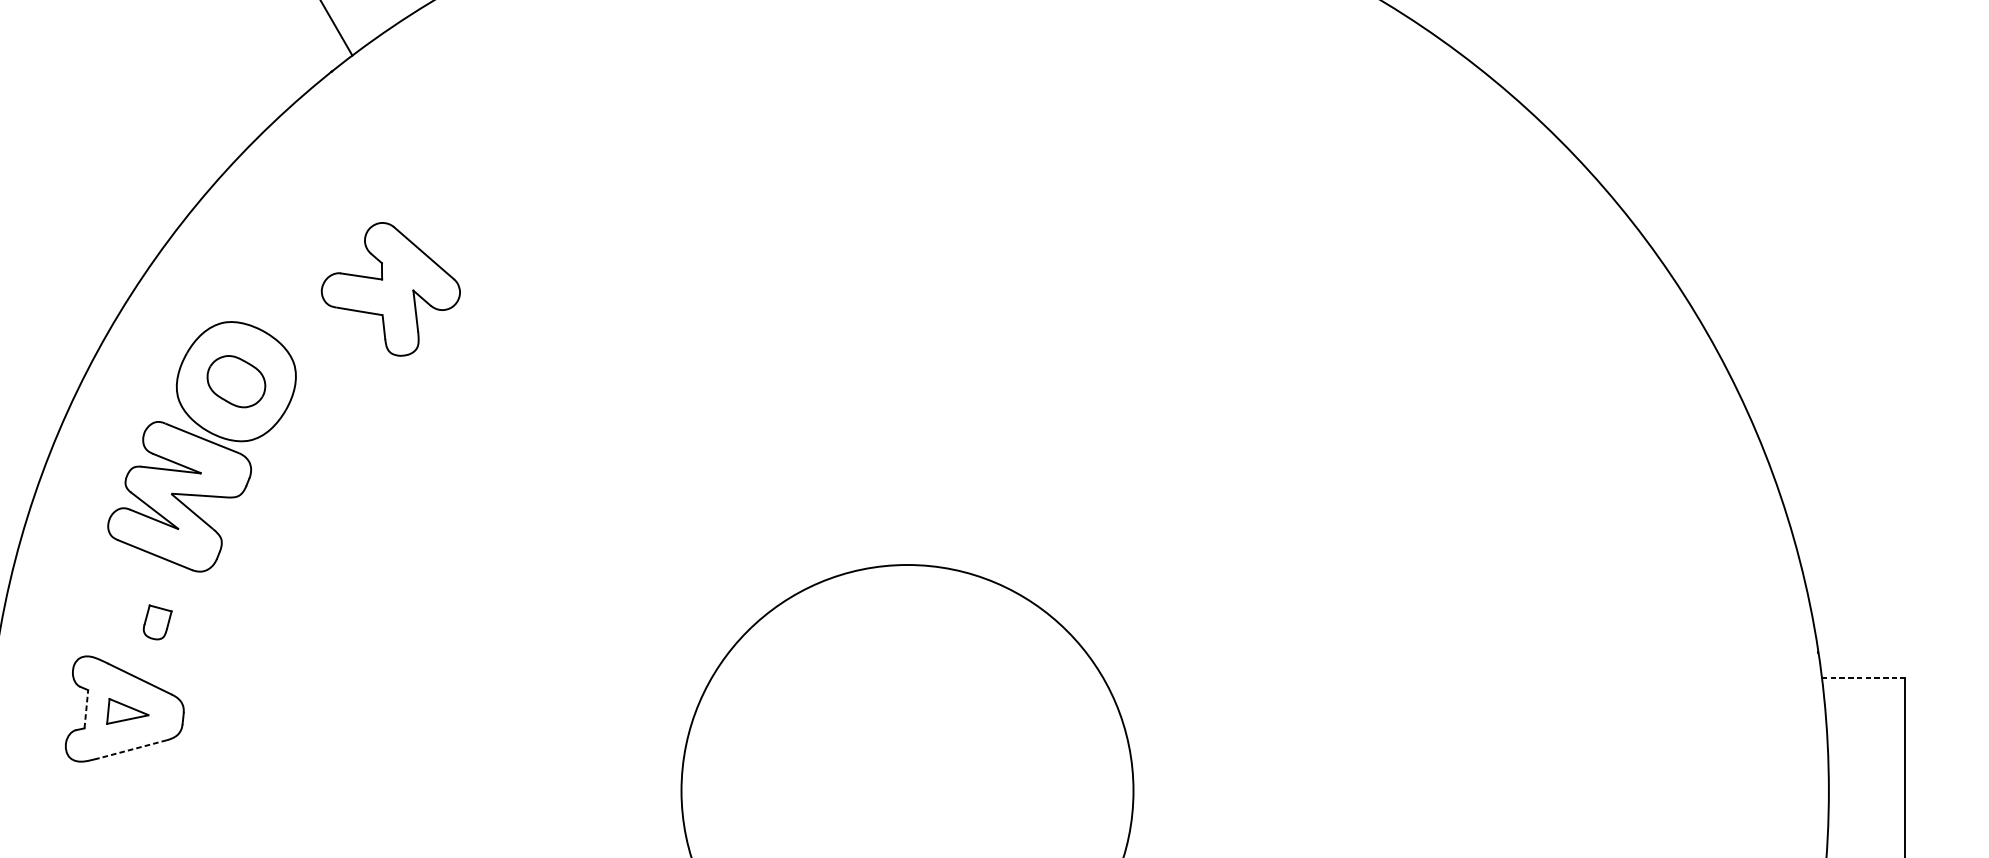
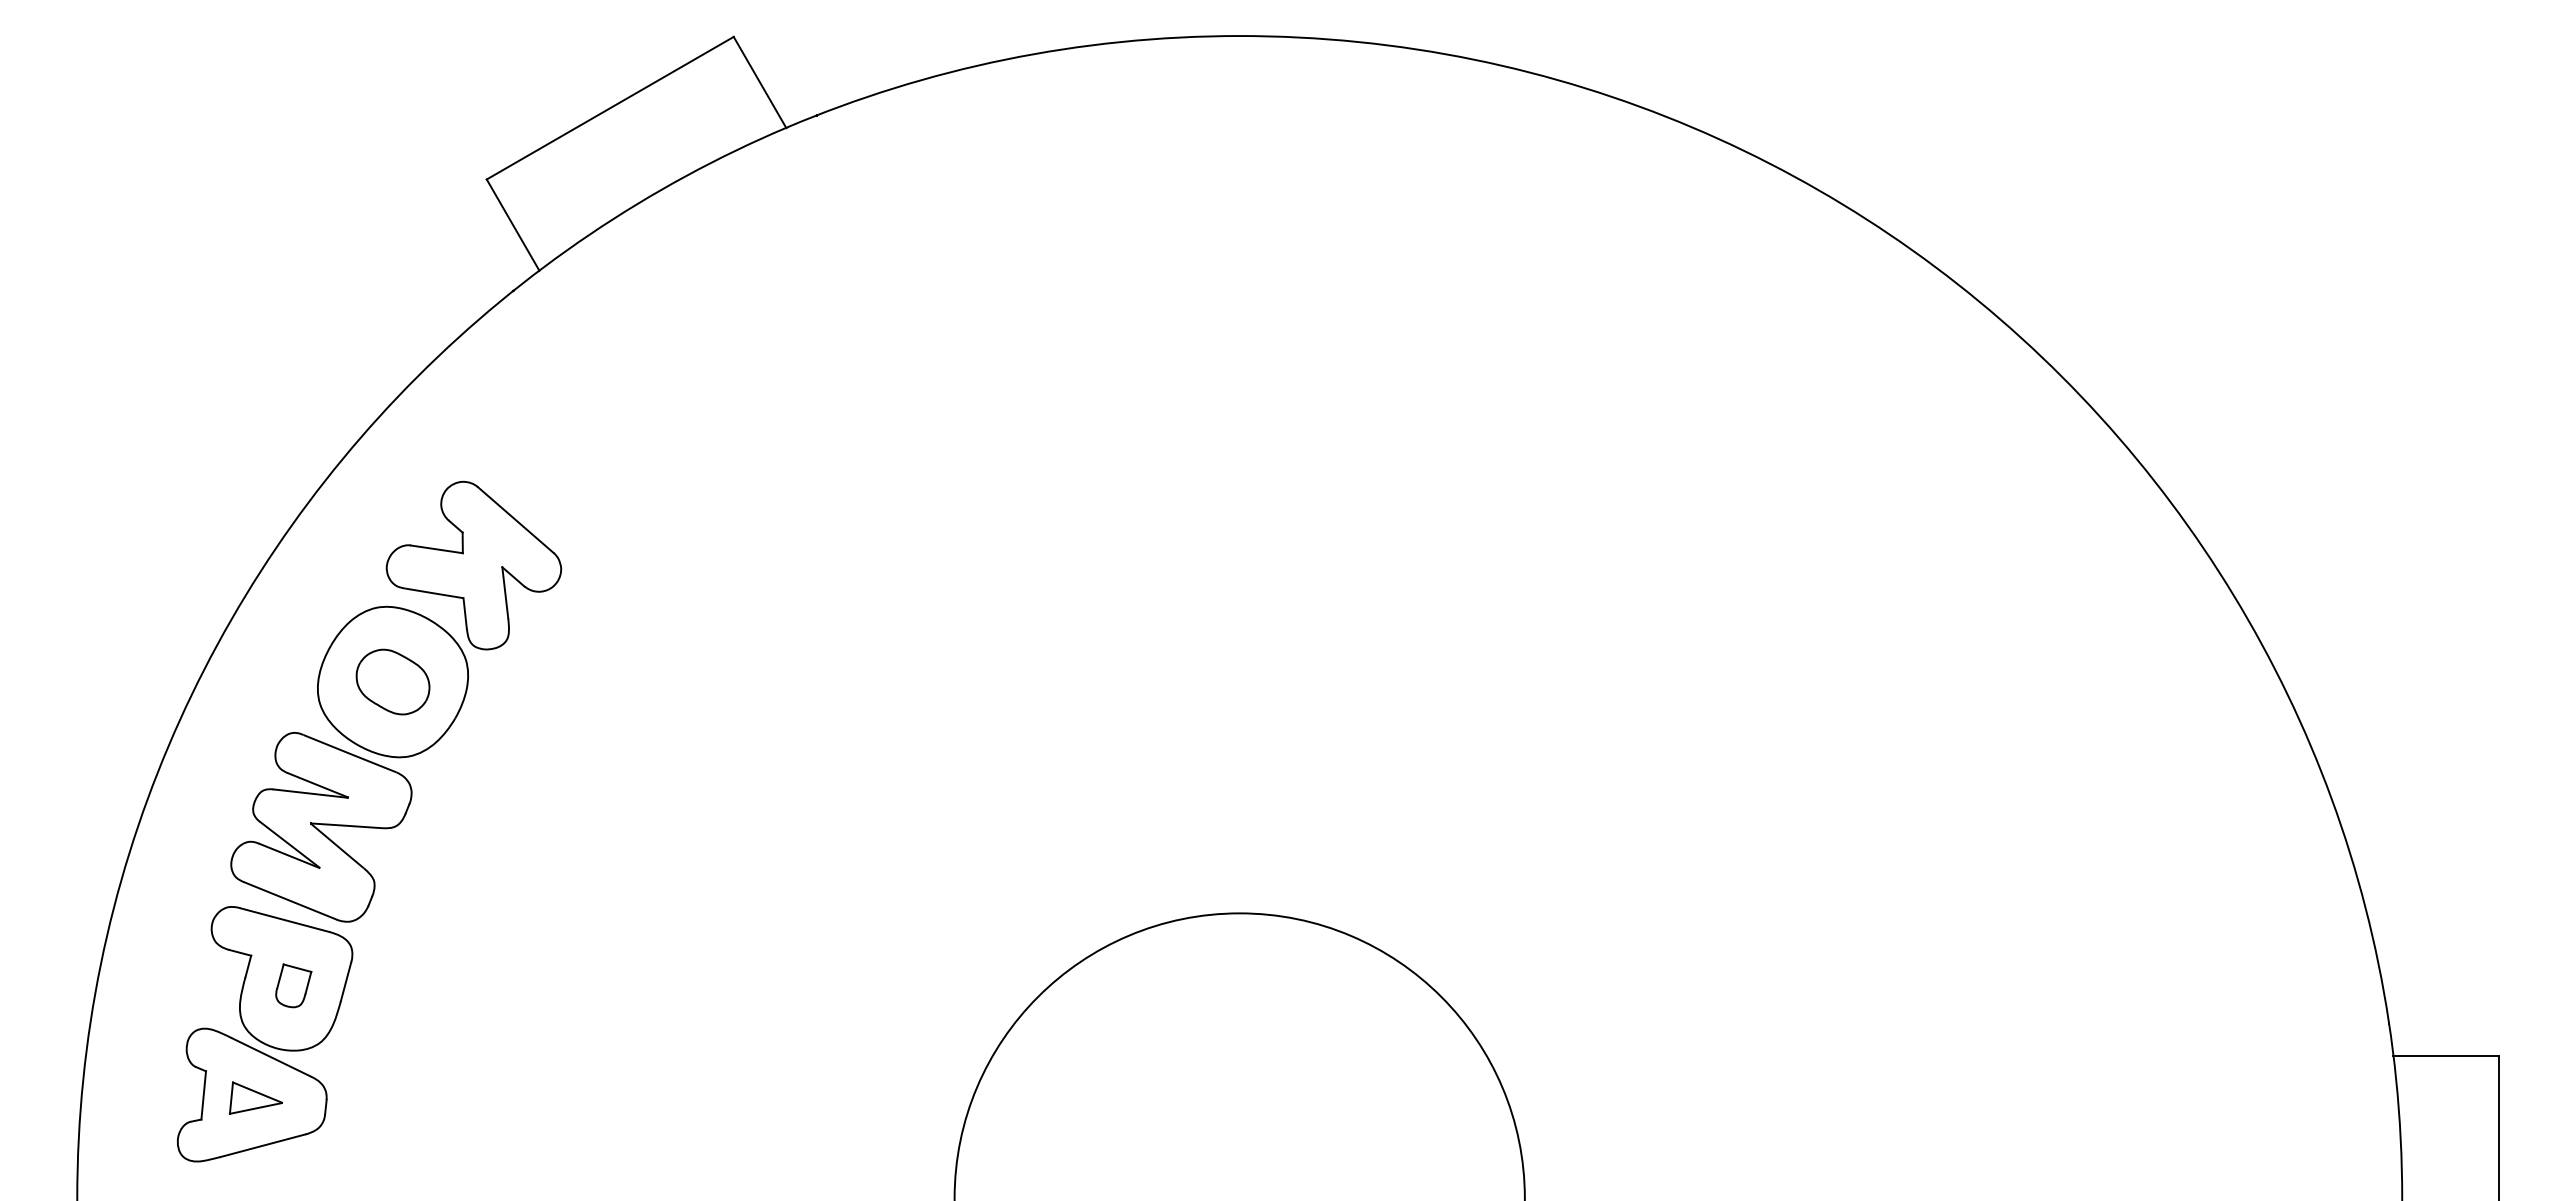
part: (390, 289) -> (473, 565), moved
part: (148, 616) -> (281, 978), added
line: (1863, 677) -> (2446, 1055), dashed -> solid
line: (86, 708) -> (203, 1094), dashed -> solid
line: (132, 748) -> (262, 1145), dashed -> solid

